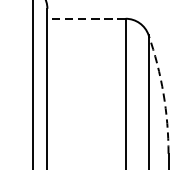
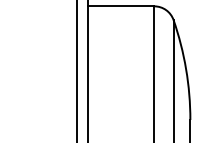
line: (86, 18) -> (121, 6), dashed -> solid
arc: (163, 93) -> (186, 69), dashed -> solid

